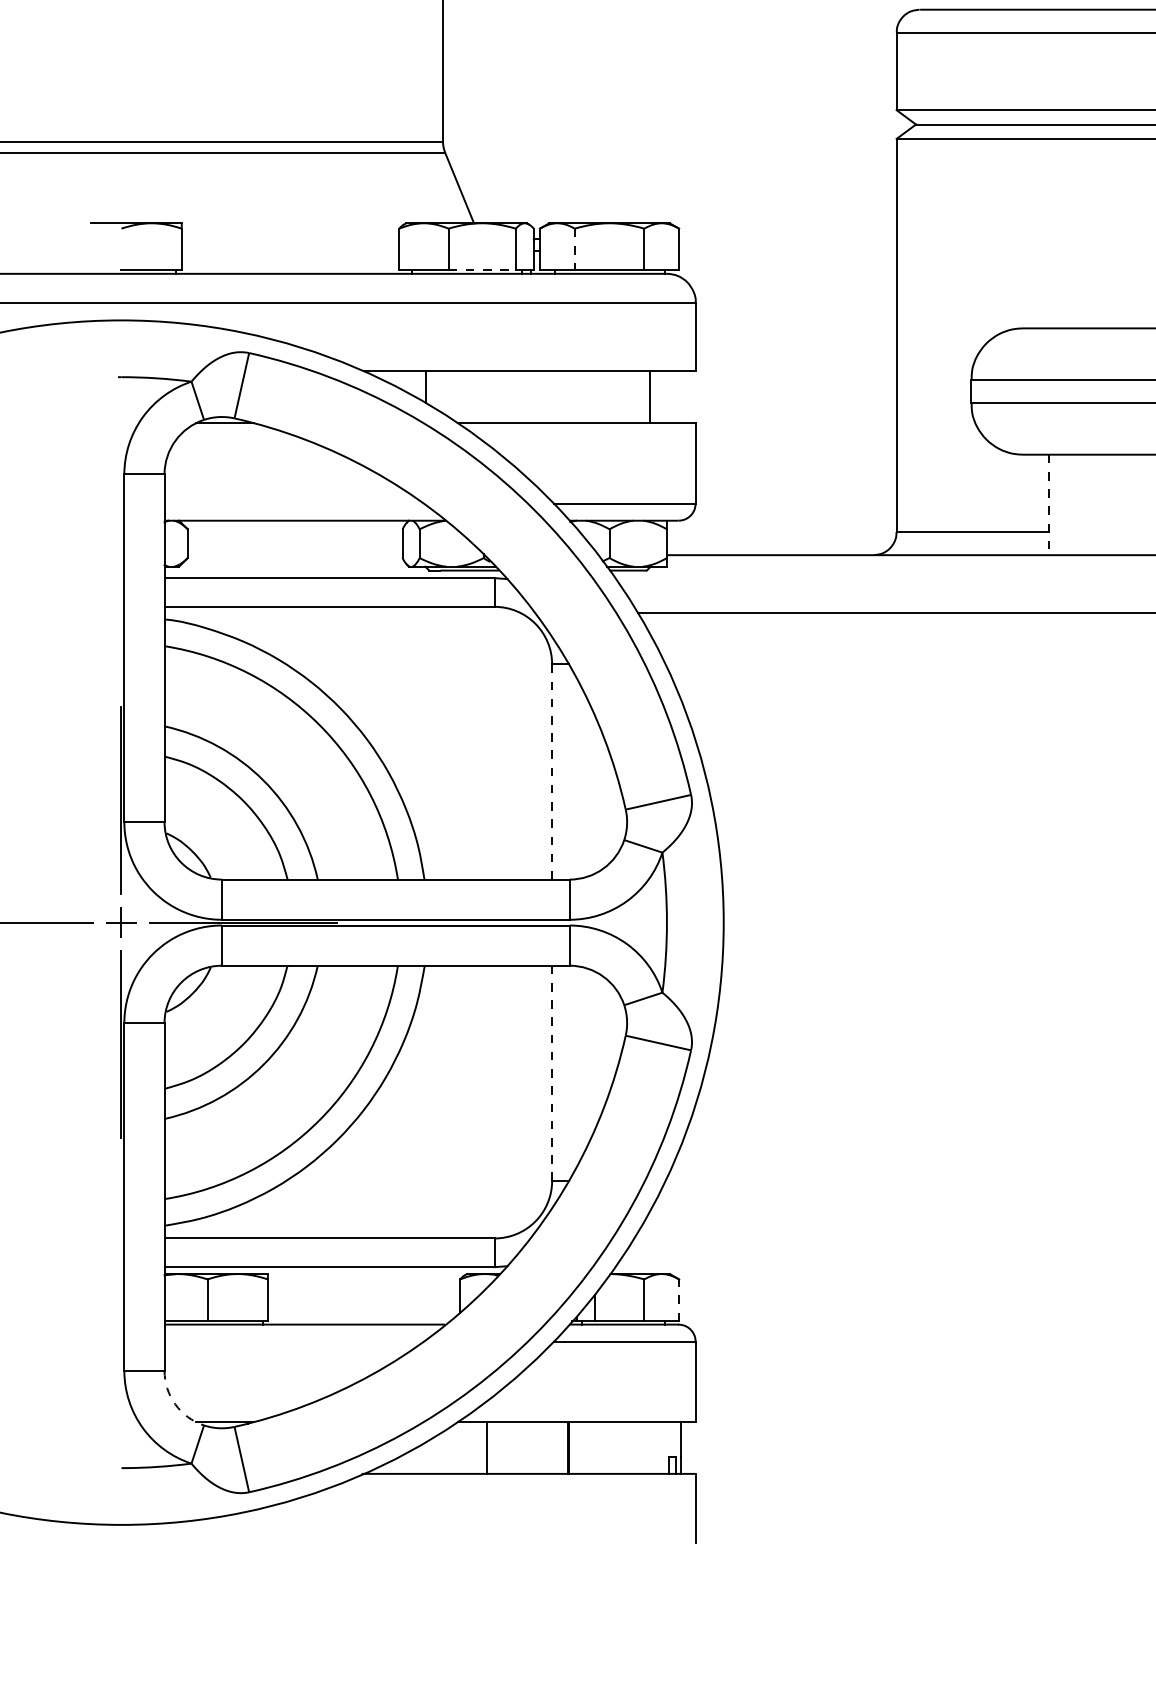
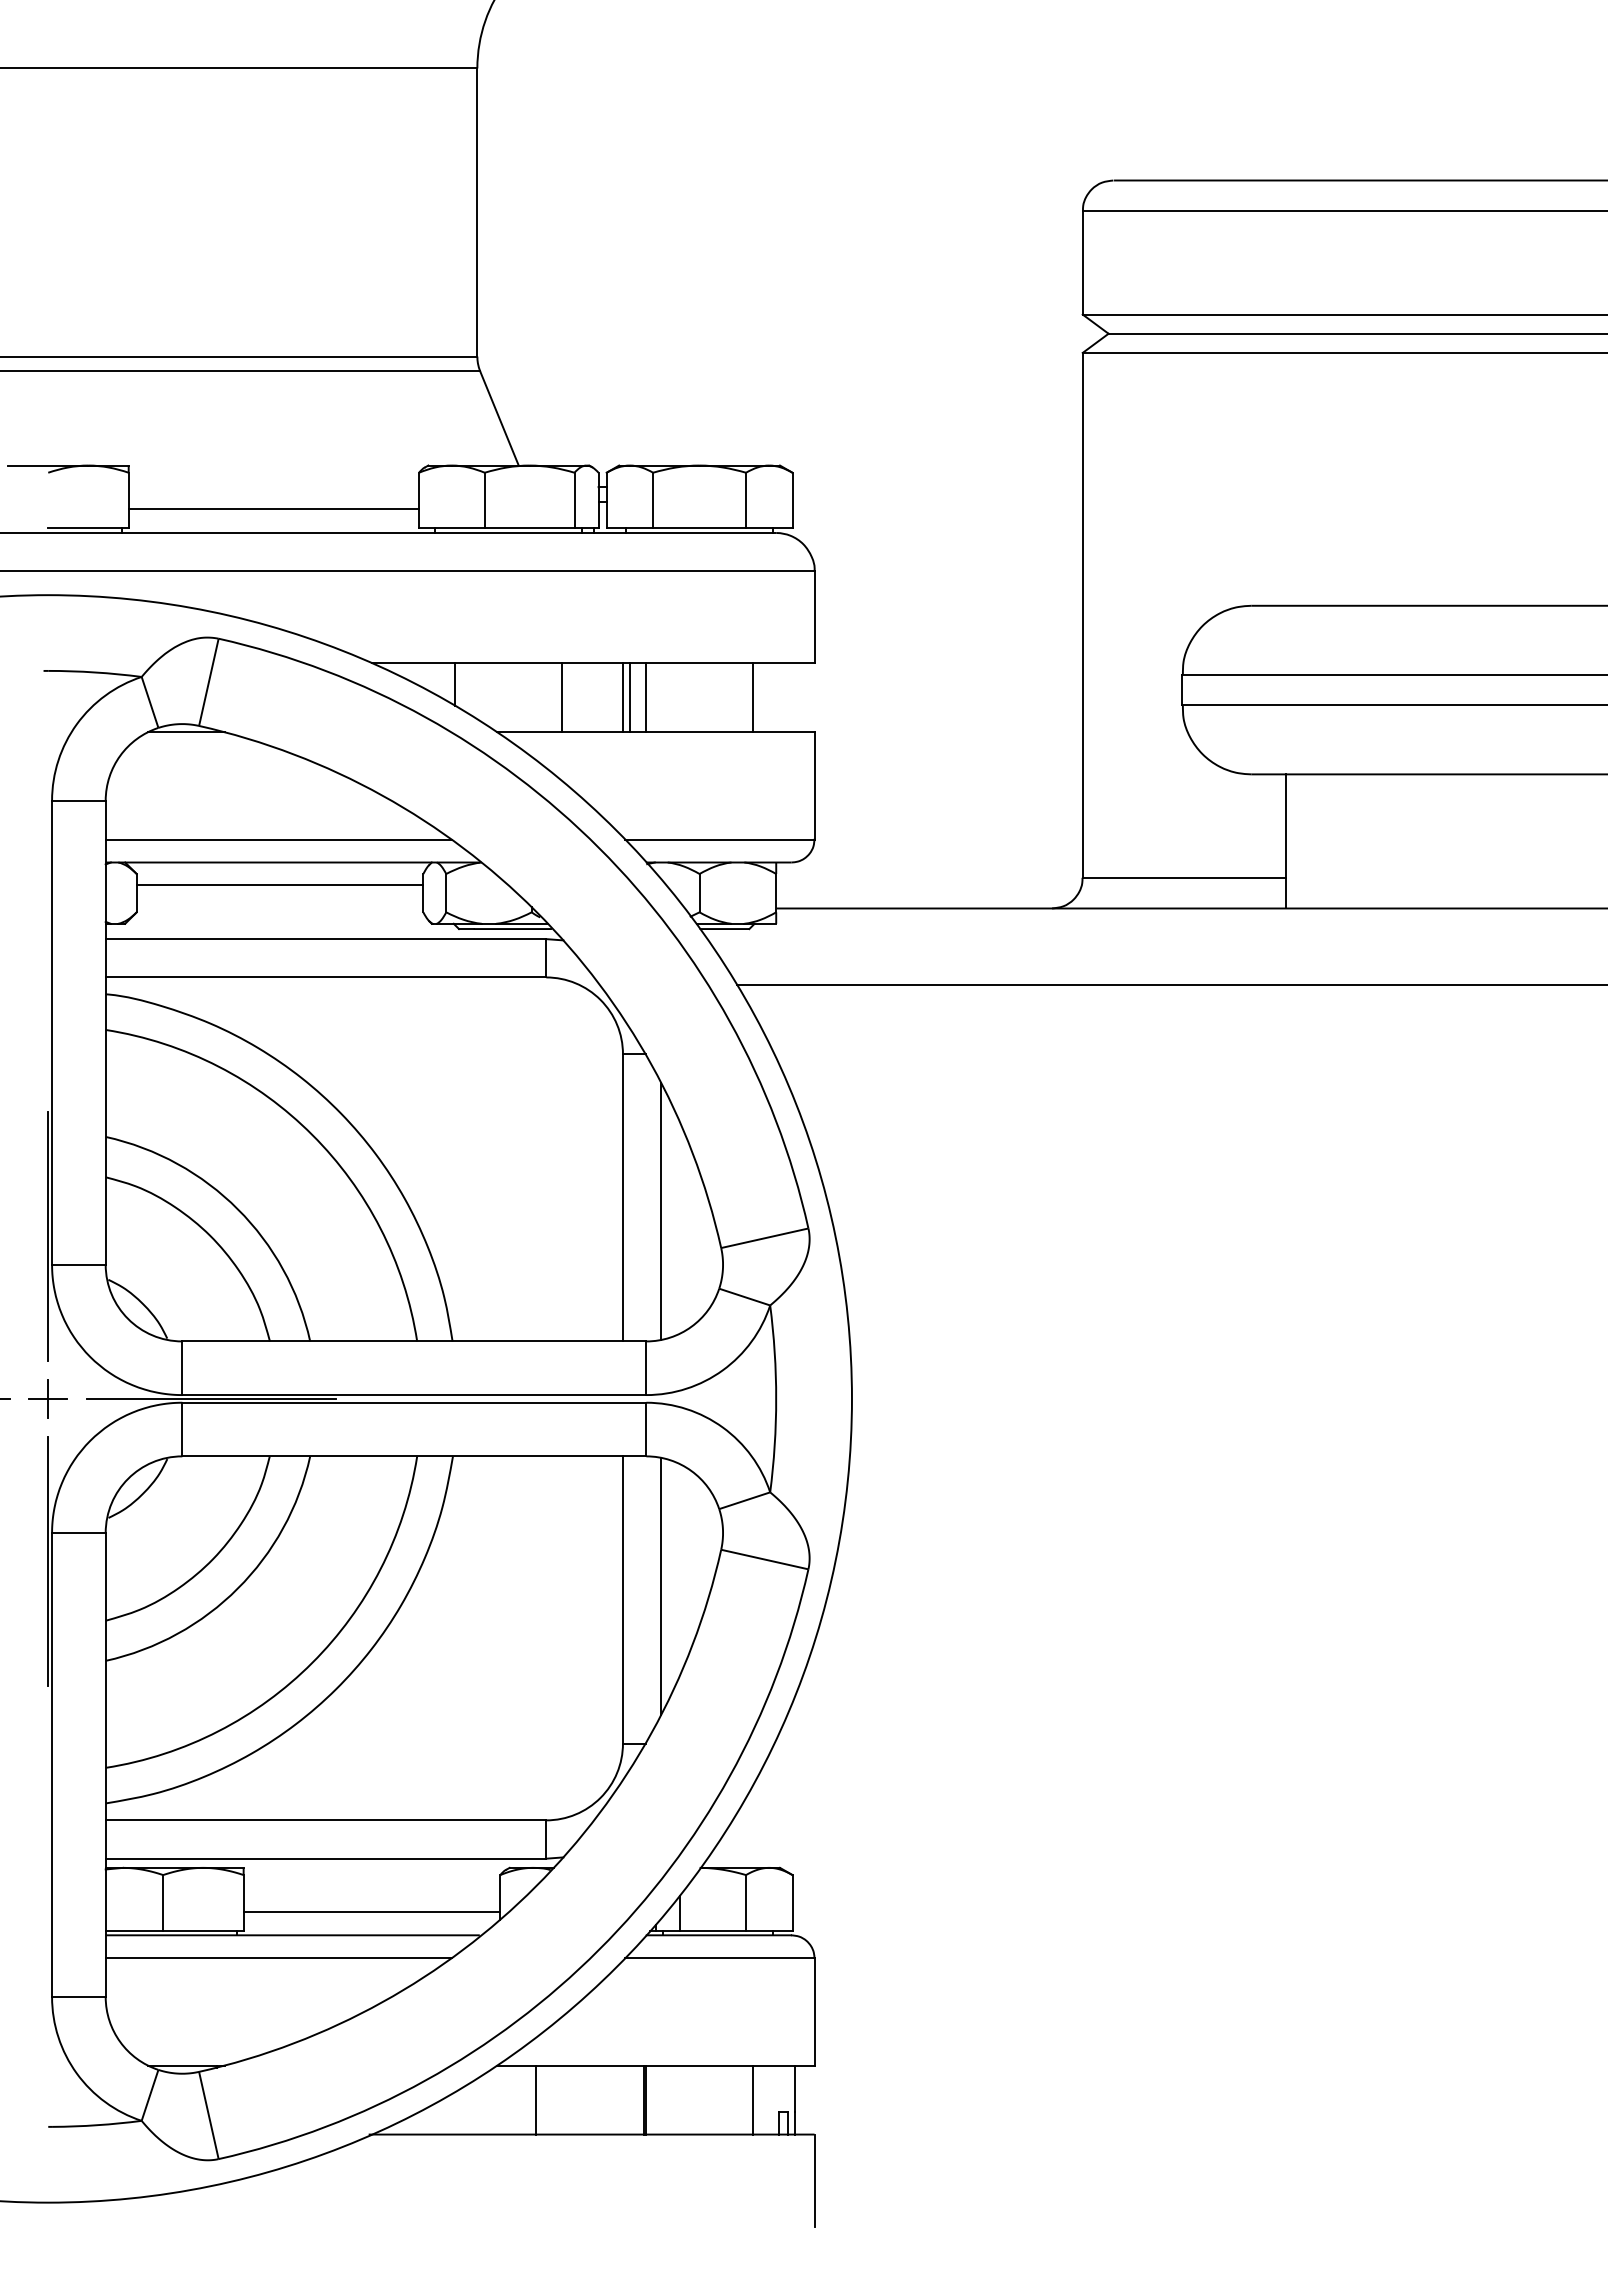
line: (575, 249) -> (653, 500), dashed -> solid
line: (290, 256) -> (273, 509), added
line: (482, 270) -> (529, 528), dashed -> solid
line: (506, 397) -> (562, 697), added
line: (551, 397) -> (622, 697), added
line: (557, 397) -> (629, 697), added
line: (569, 397) -> (645, 697), added
line: (294, 503) -> (278, 839), added
line: (1048, 504) -> (1285, 841), dashed -> solid
line: (294, 537) -> (279, 885), added
line: (551, 771) -> (622, 1197), dashed -> solid
line: (581, 781) -> (661, 1210), added
line: (581, 1062) -> (661, 1585), added
line: (551, 1073) -> (622, 1600), dashed -> solid
line: (679, 1300) -> (792, 1902), dashed -> solid
line: (363, 1307) -> (371, 1912), added
line: (294, 1341) -> (278, 1958), added
arc: (175, 1404) -> (120, 2042), dashed -> solid
line: (649, 1447) -> (753, 2099), added

